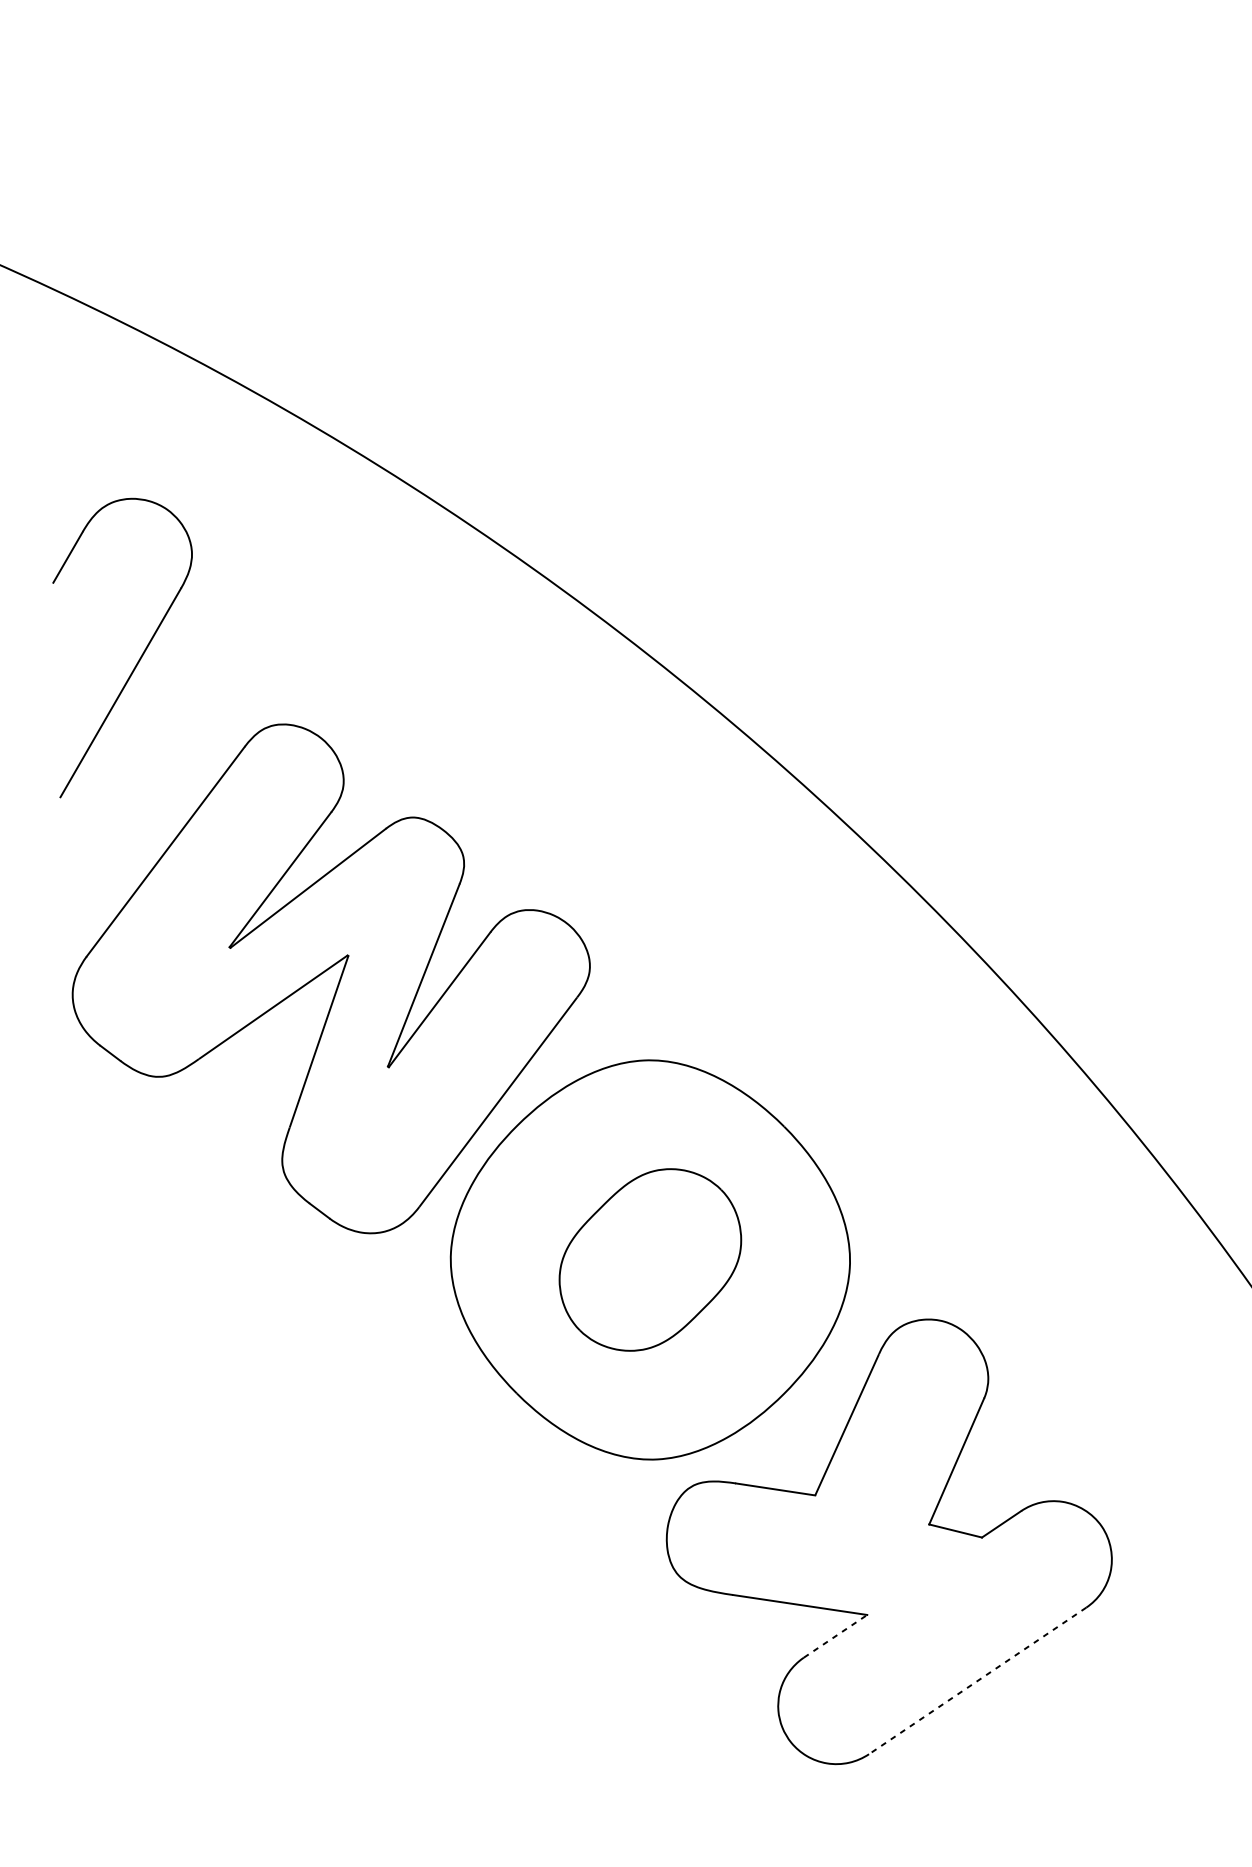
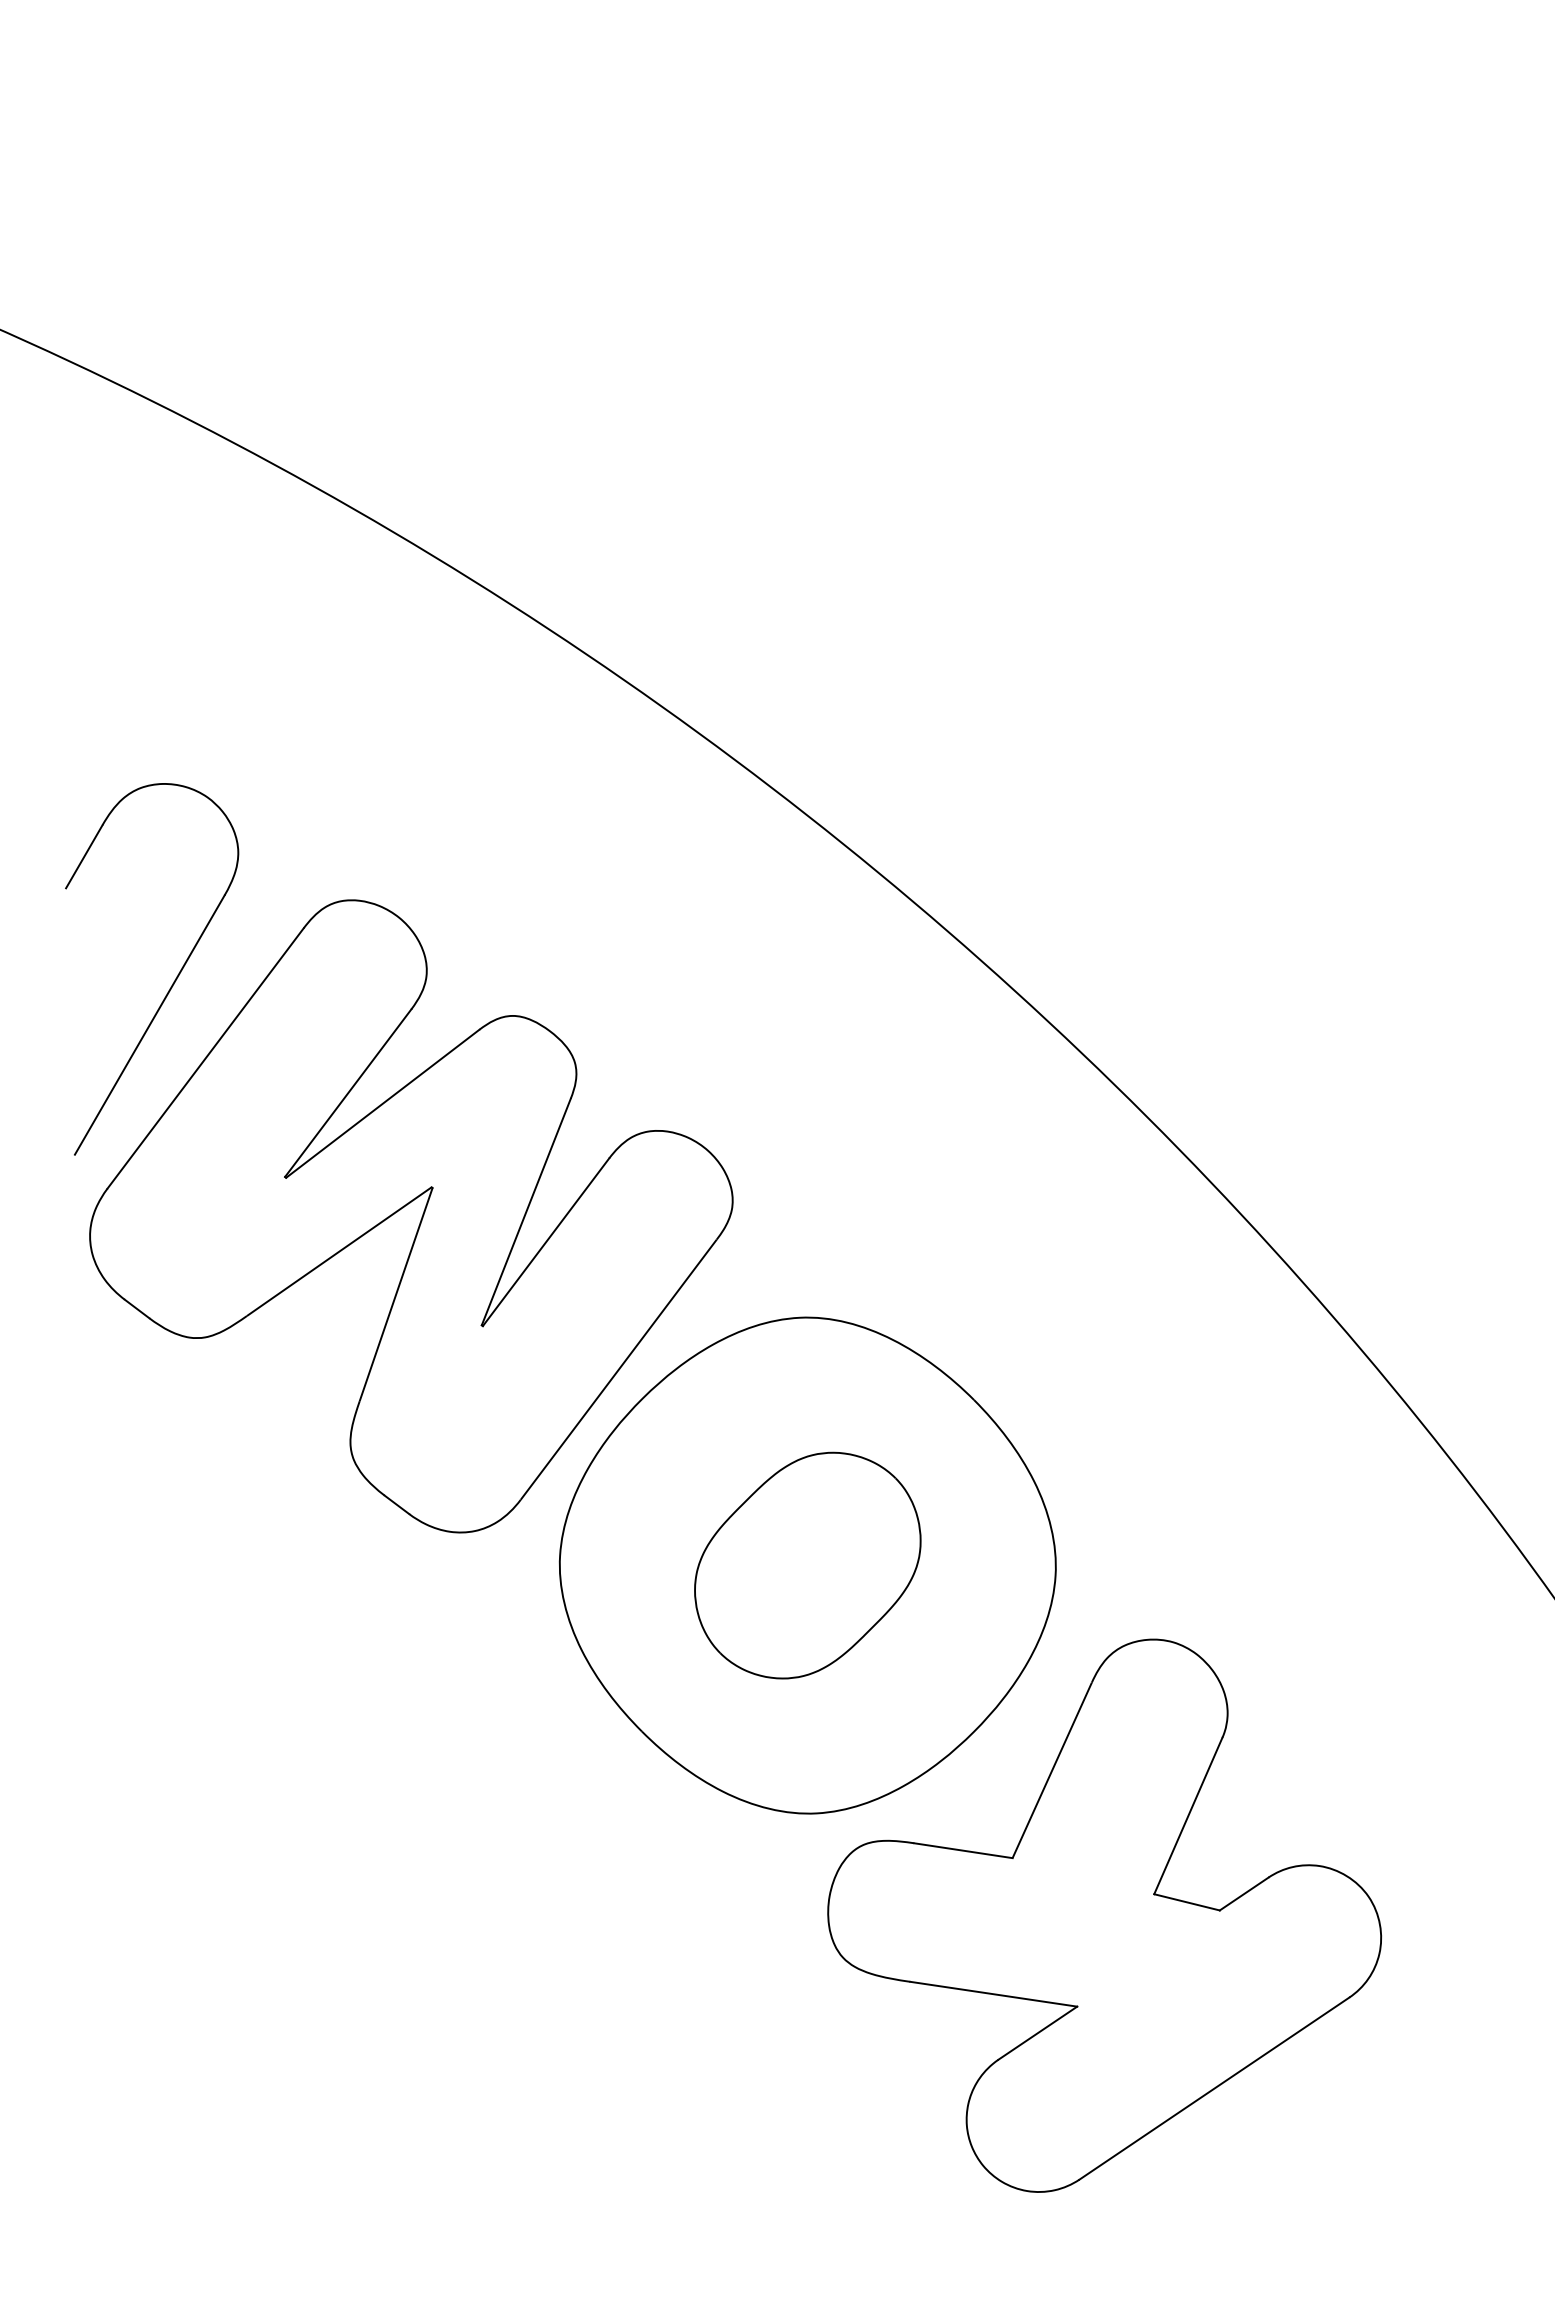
part: (139, 657) -> (173, 981), moved
line: (836, 1635) -> (1038, 2032), dashed -> solid
line: (977, 1680) -> (1214, 2088), dashed -> solid

